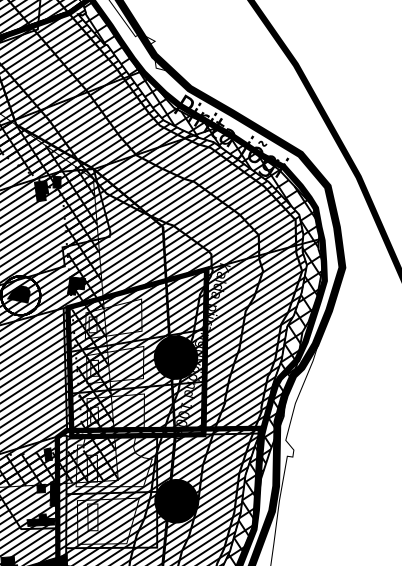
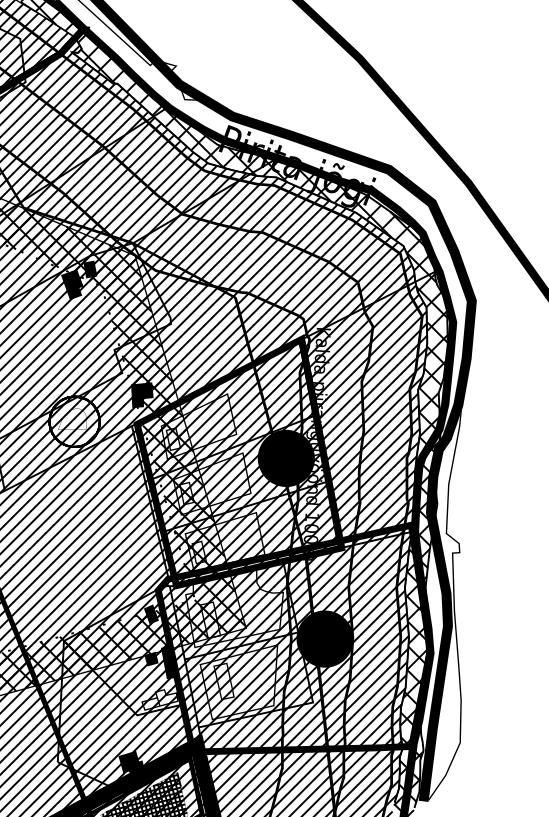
fill: (19, 292) -> (72, 418), removed
fill: (41, 520) -> (160, 699), removed

